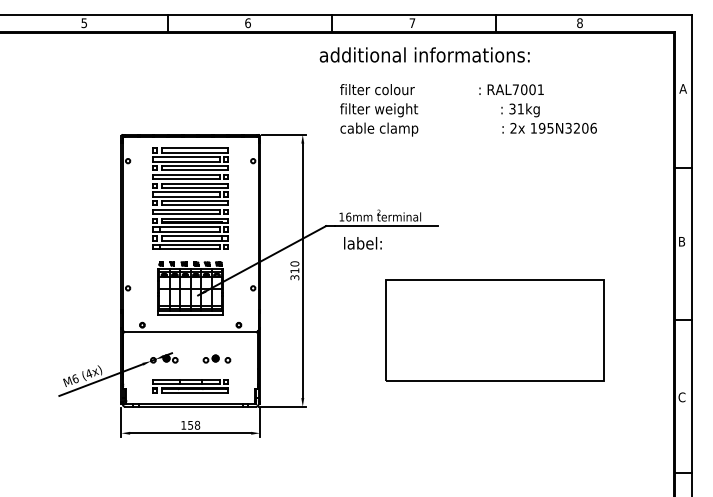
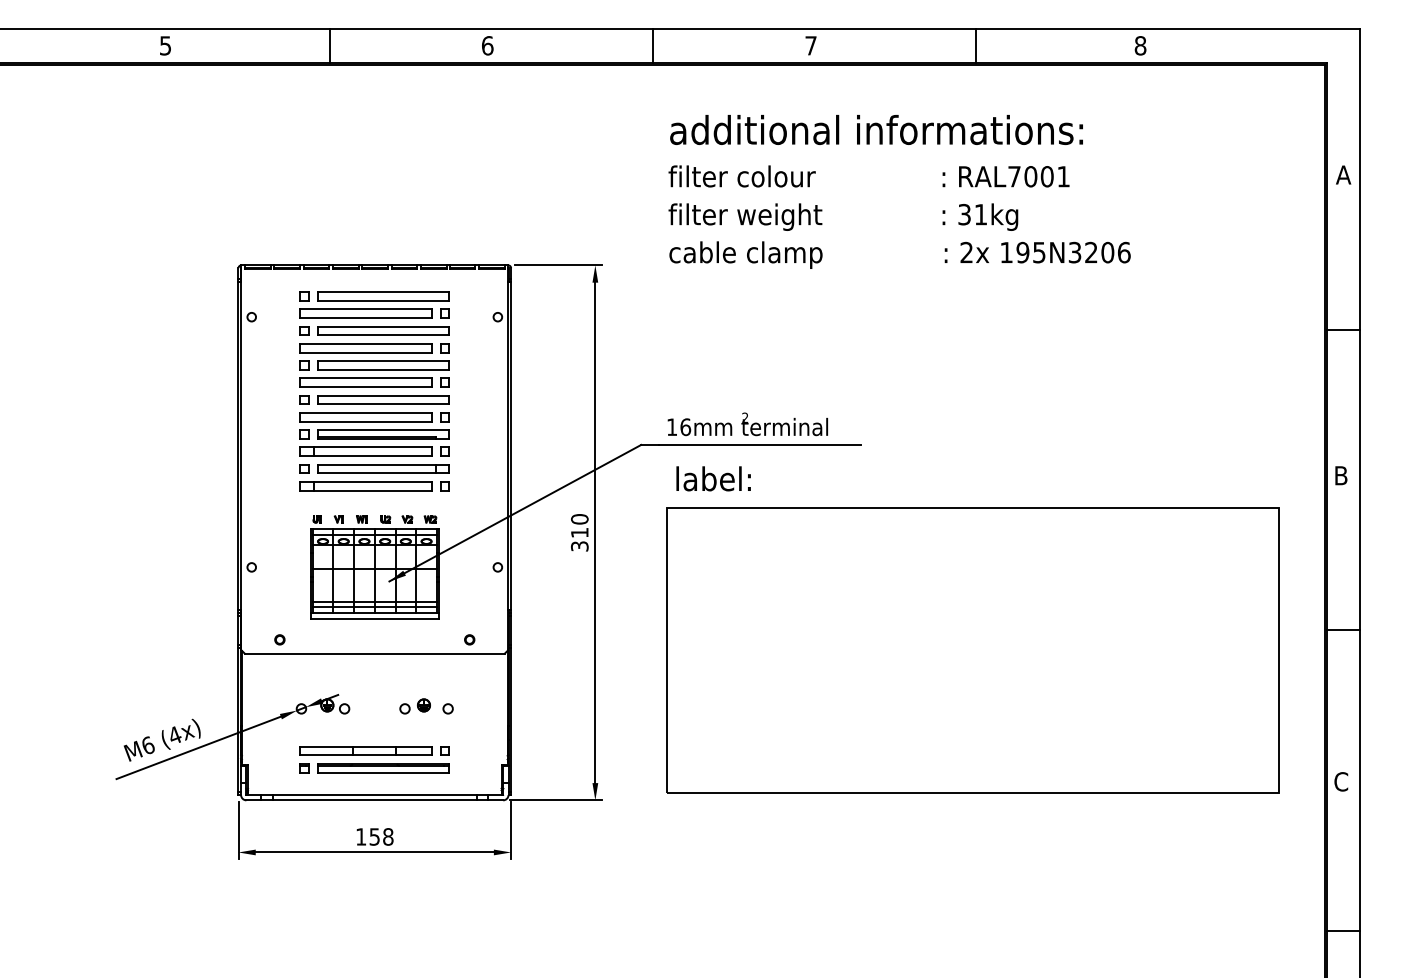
text: (424, 54) -> (876, 129), moved
text: (548, 118) -> (1035, 233), moved
part: (494, 330) -> (972, 650), size x1.43

